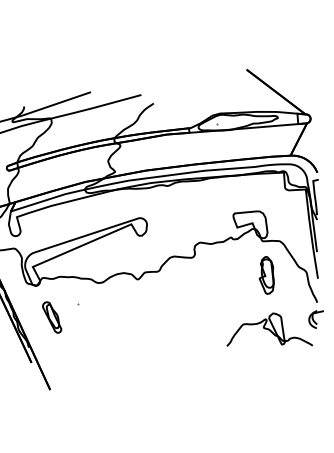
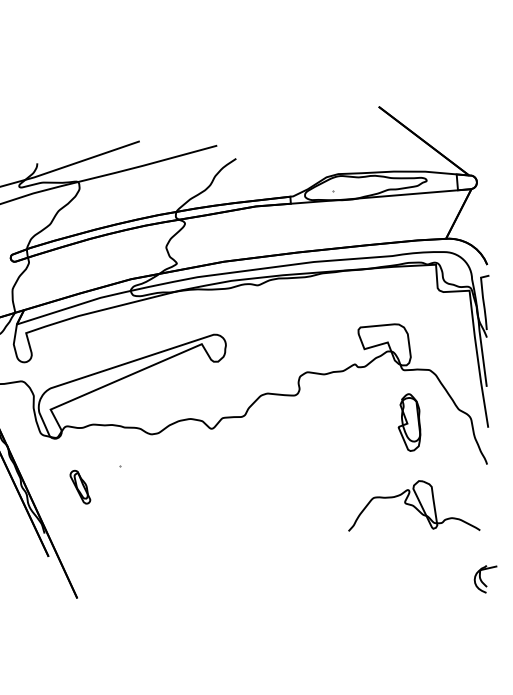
part: (52, 317) -> (80, 487), size x0.7
part: (315, 319) -> (484, 579), moved

